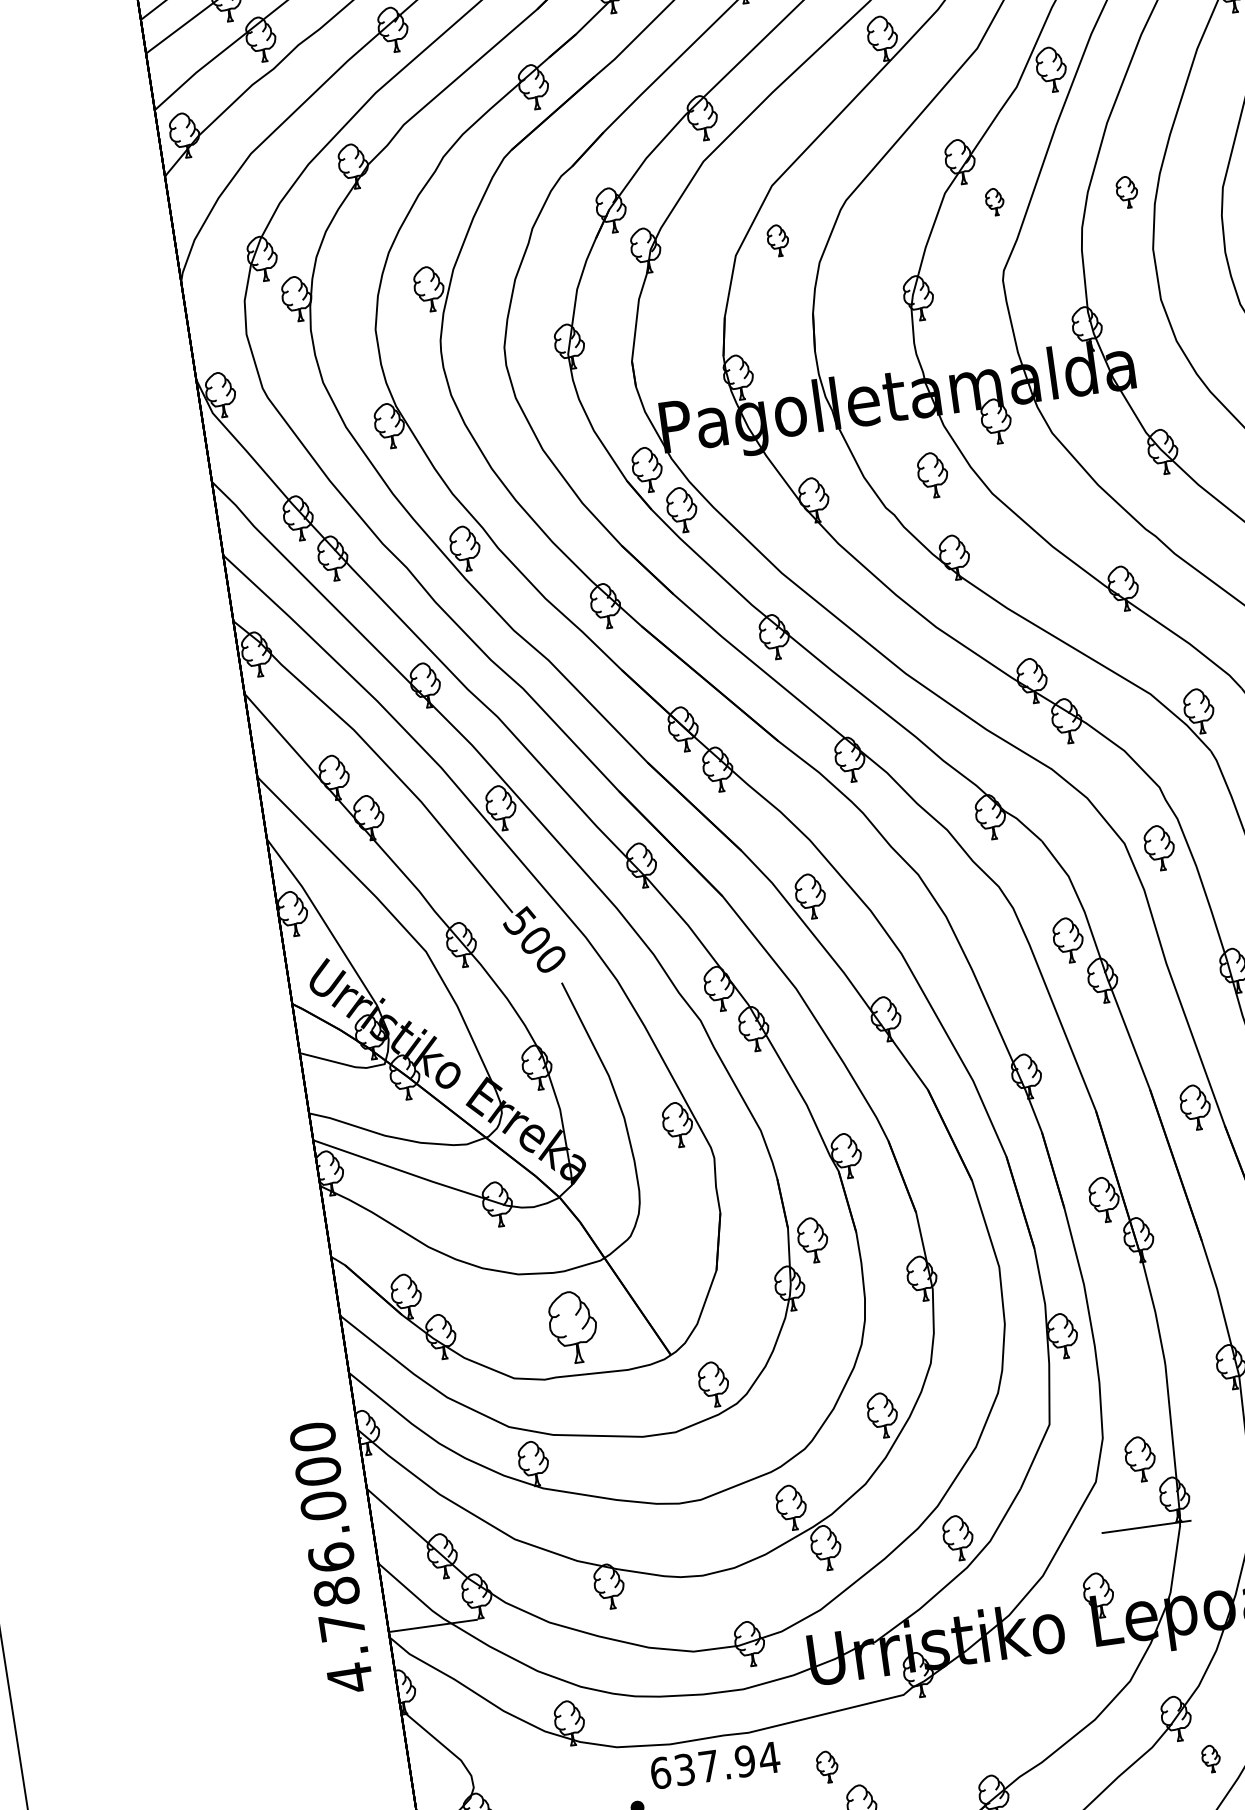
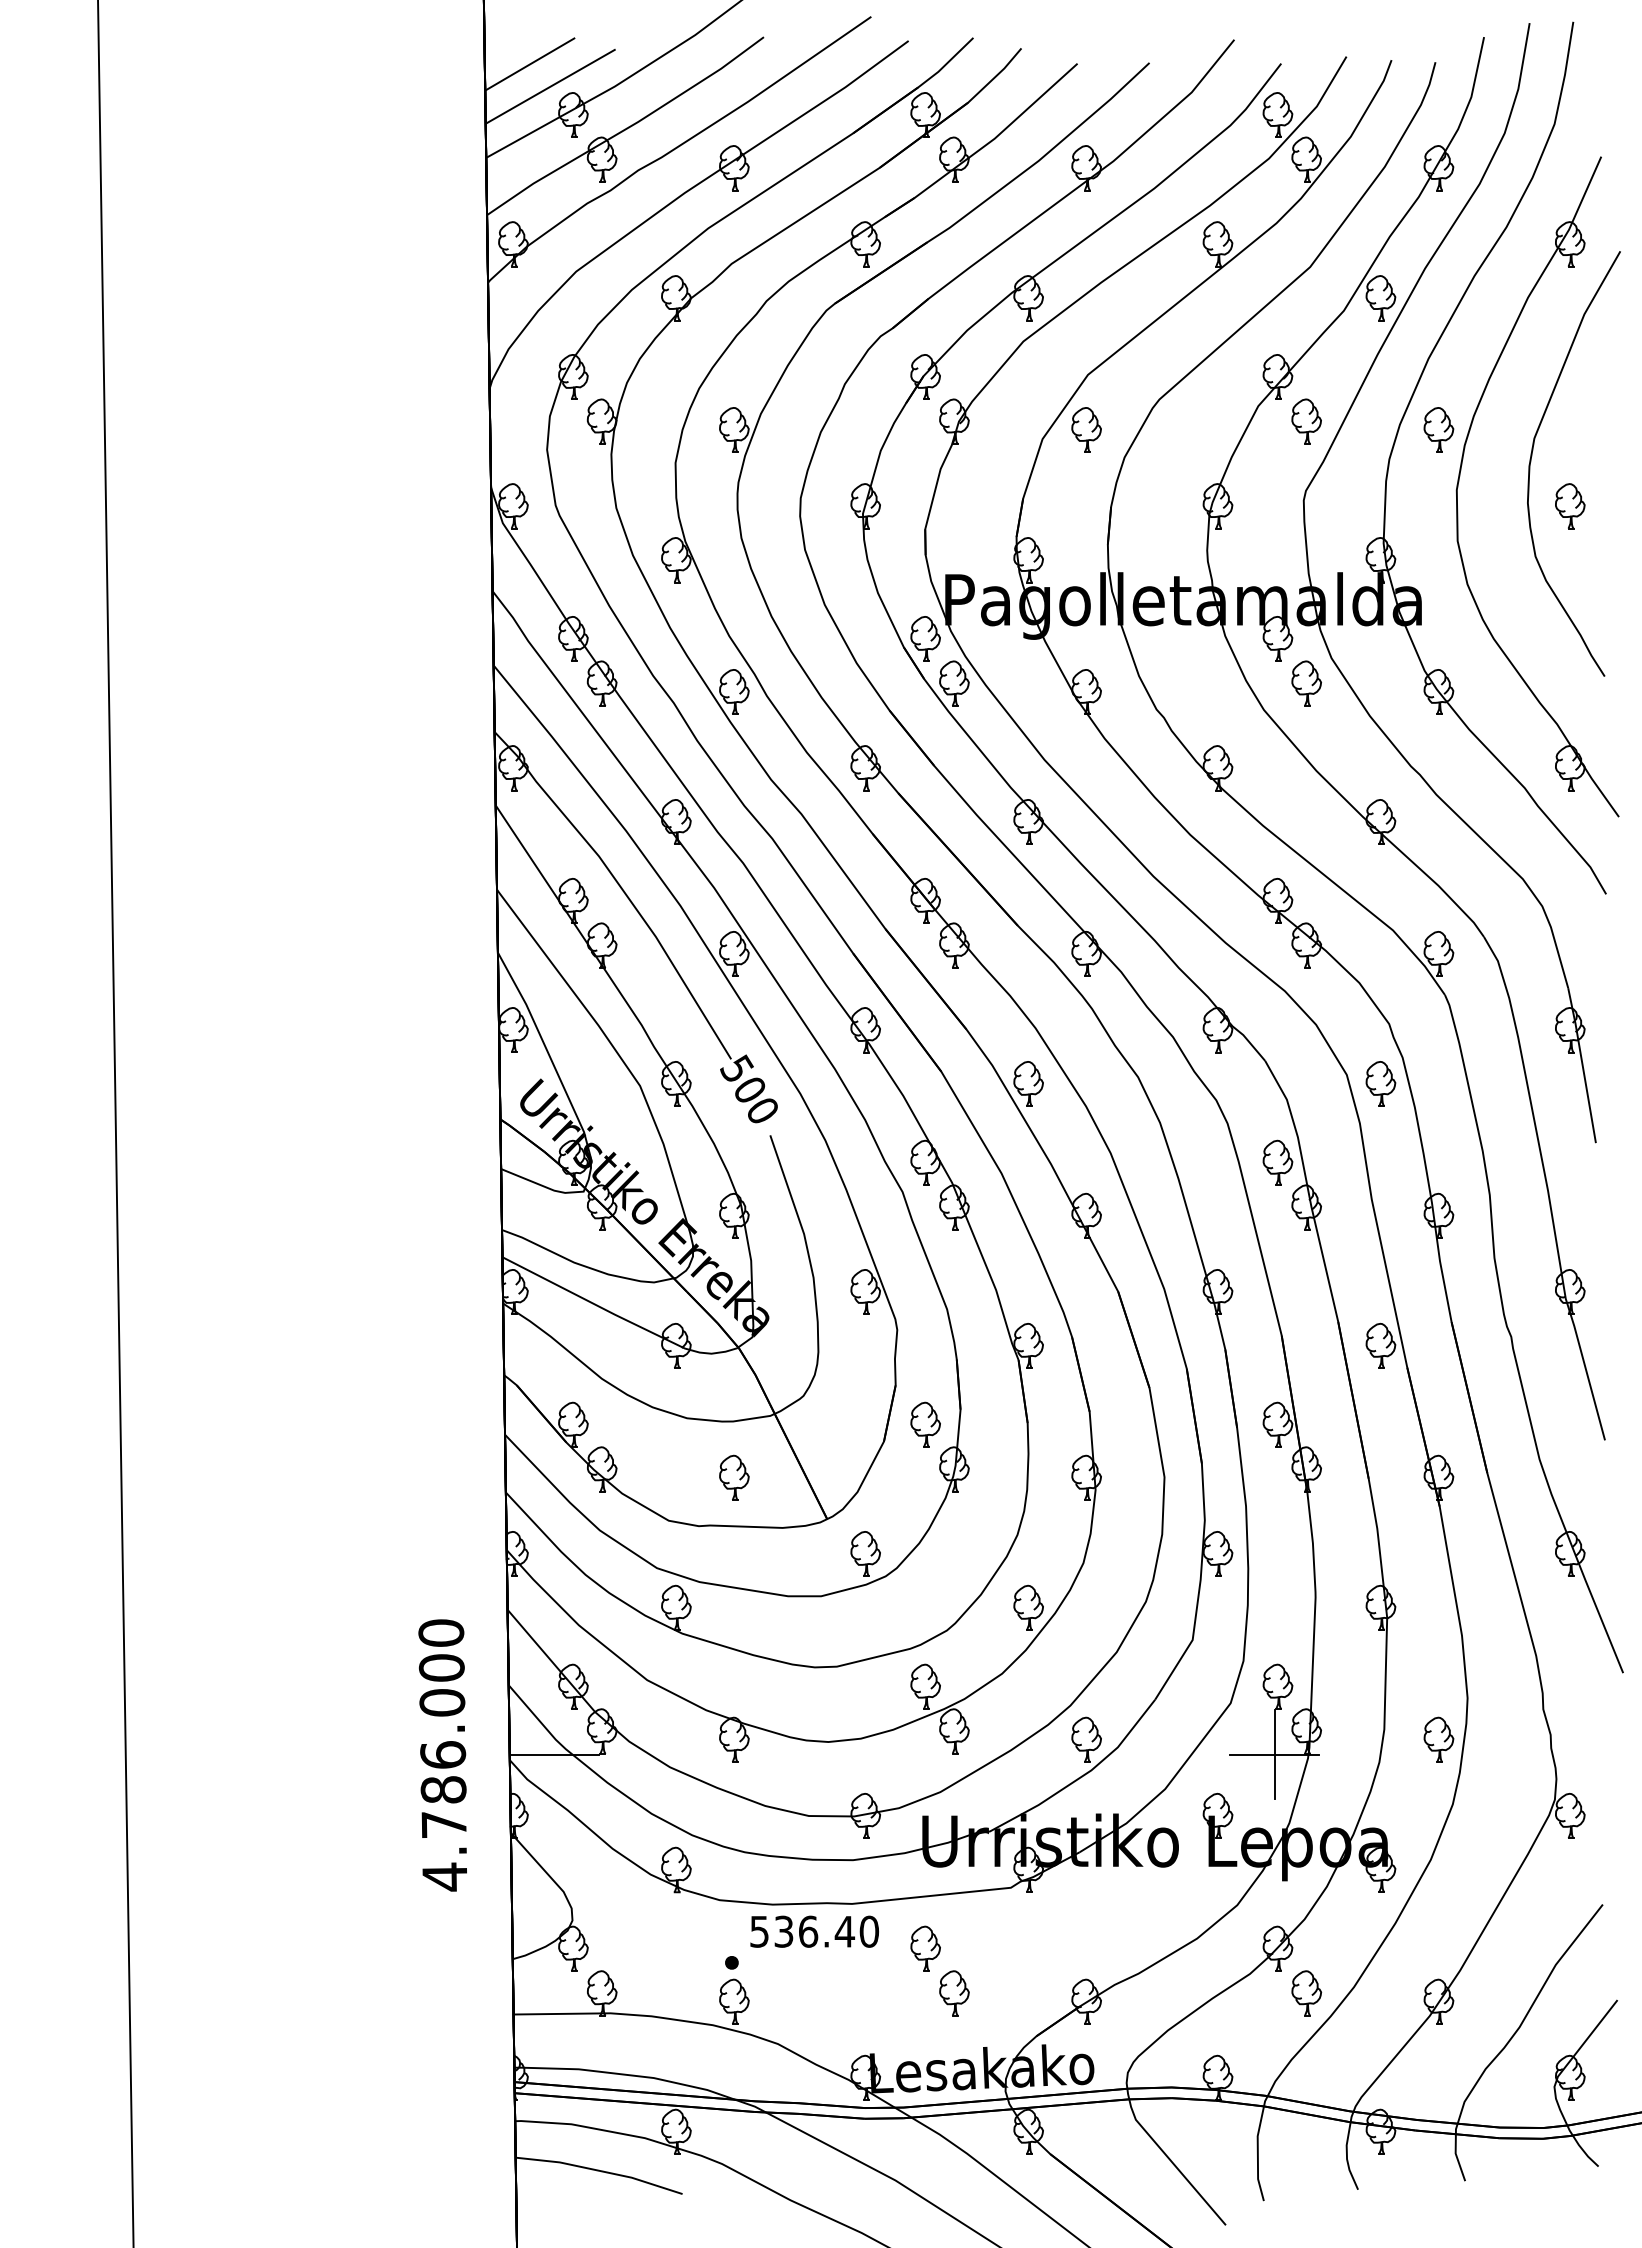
part: (1126, 191) -> (1438, 429), size x1.43
part: (994, 201) -> (1306, 421), size x1.67
part: (778, 240) -> (1086, 429), size x1.43
part: (932, 475) -> (1306, 683), moved
part: (812, 1239) -> (925, 1424), moved
part: (573, 1326) -> (734, 1477), size x0.62
line: (1146, 1526) -> (1274, 1754), added
text: (330, 1558) -> (442, 1755), moved
part: (1210, 1759) -> (1306, 1993), size x1.67
text: (715, 1765) -> (814, 1931), 637.94 -> 536.40
part: (827, 1766) -> (925, 1948), size x1.43

